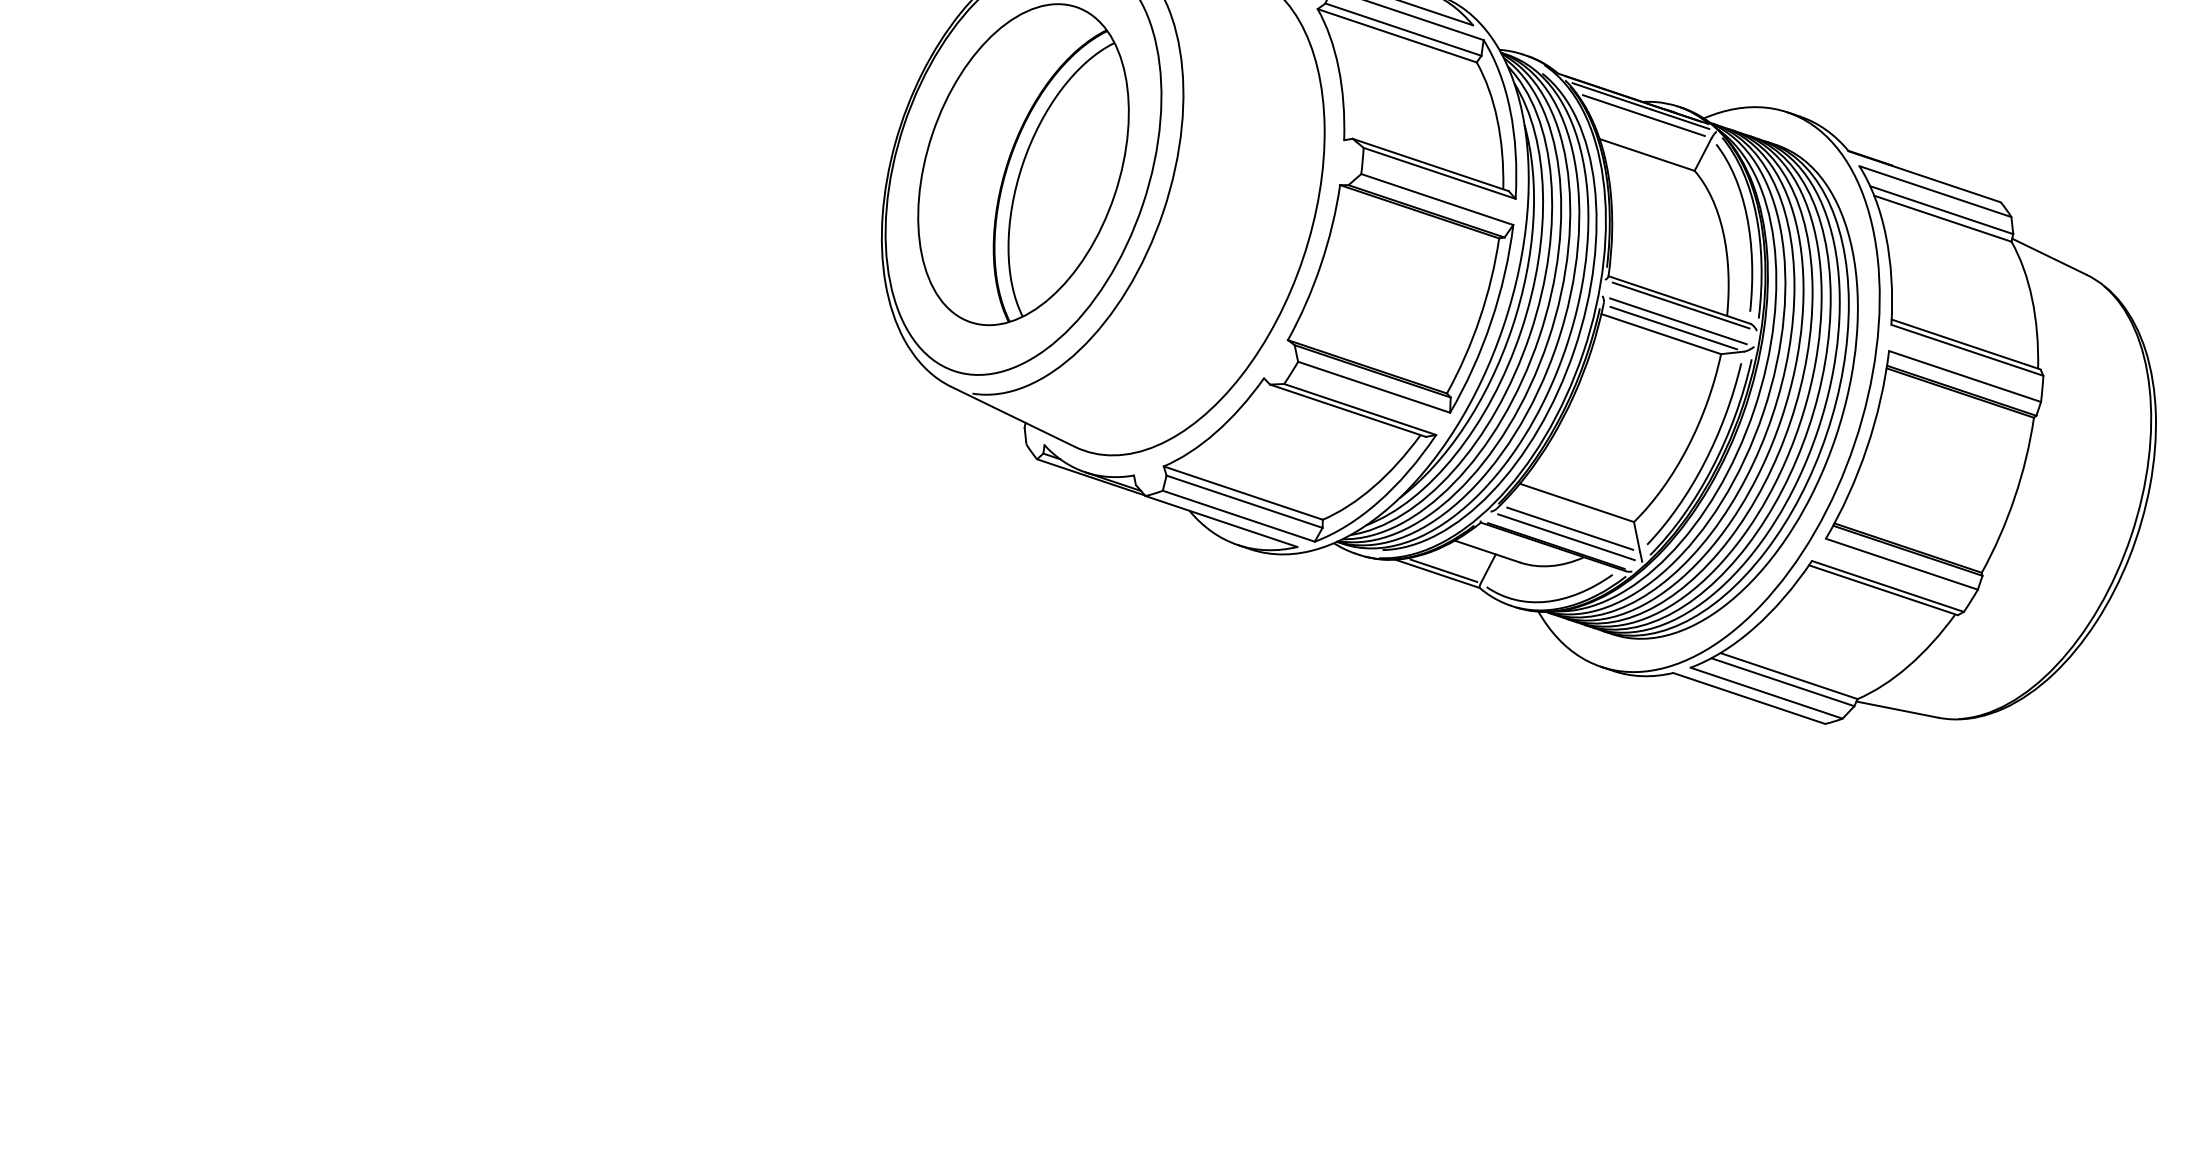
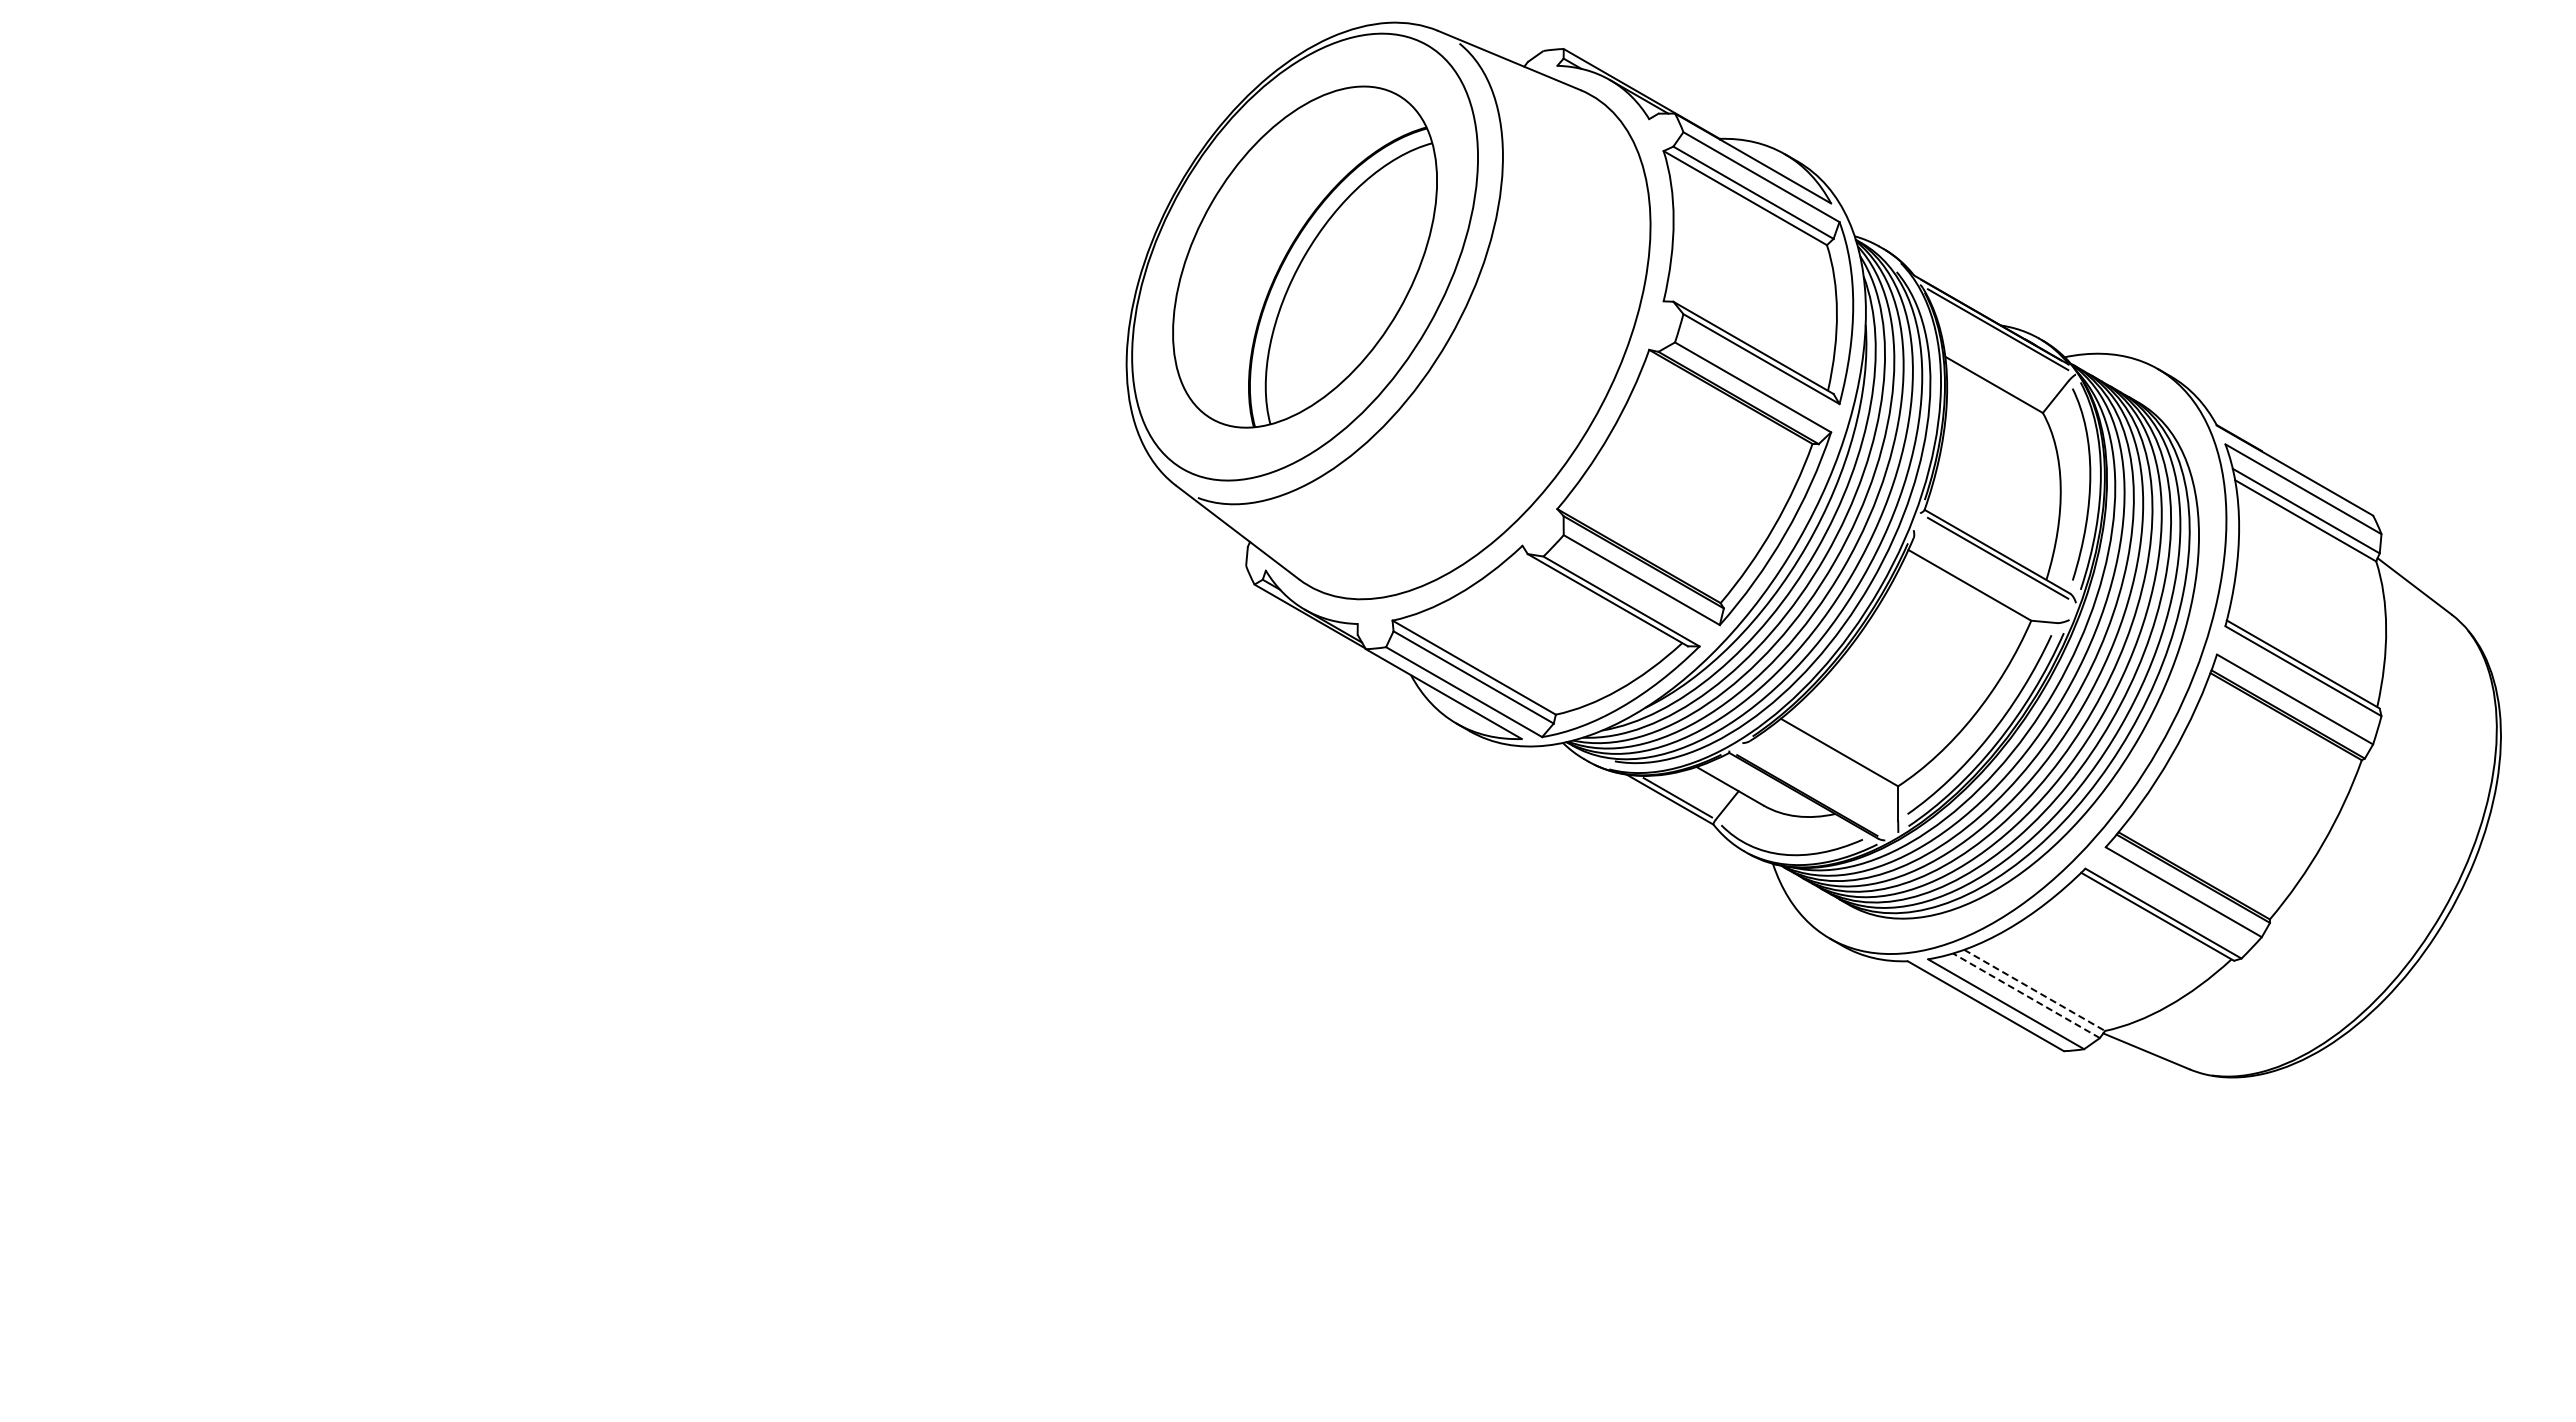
line: (1643, 115) -> (1998, 340), removed
line: (1678, 320) -> (1991, 574), removed
line: (1673, 328) -> (1984, 581), removed
line: (1569, 528) -> (1825, 779), removed
line: (1566, 536) -> (1820, 787), removed
line: (1789, 676) -> (2035, 990), solid -> dashed
line: (1782, 681) -> (2026, 995), solid -> dashed

